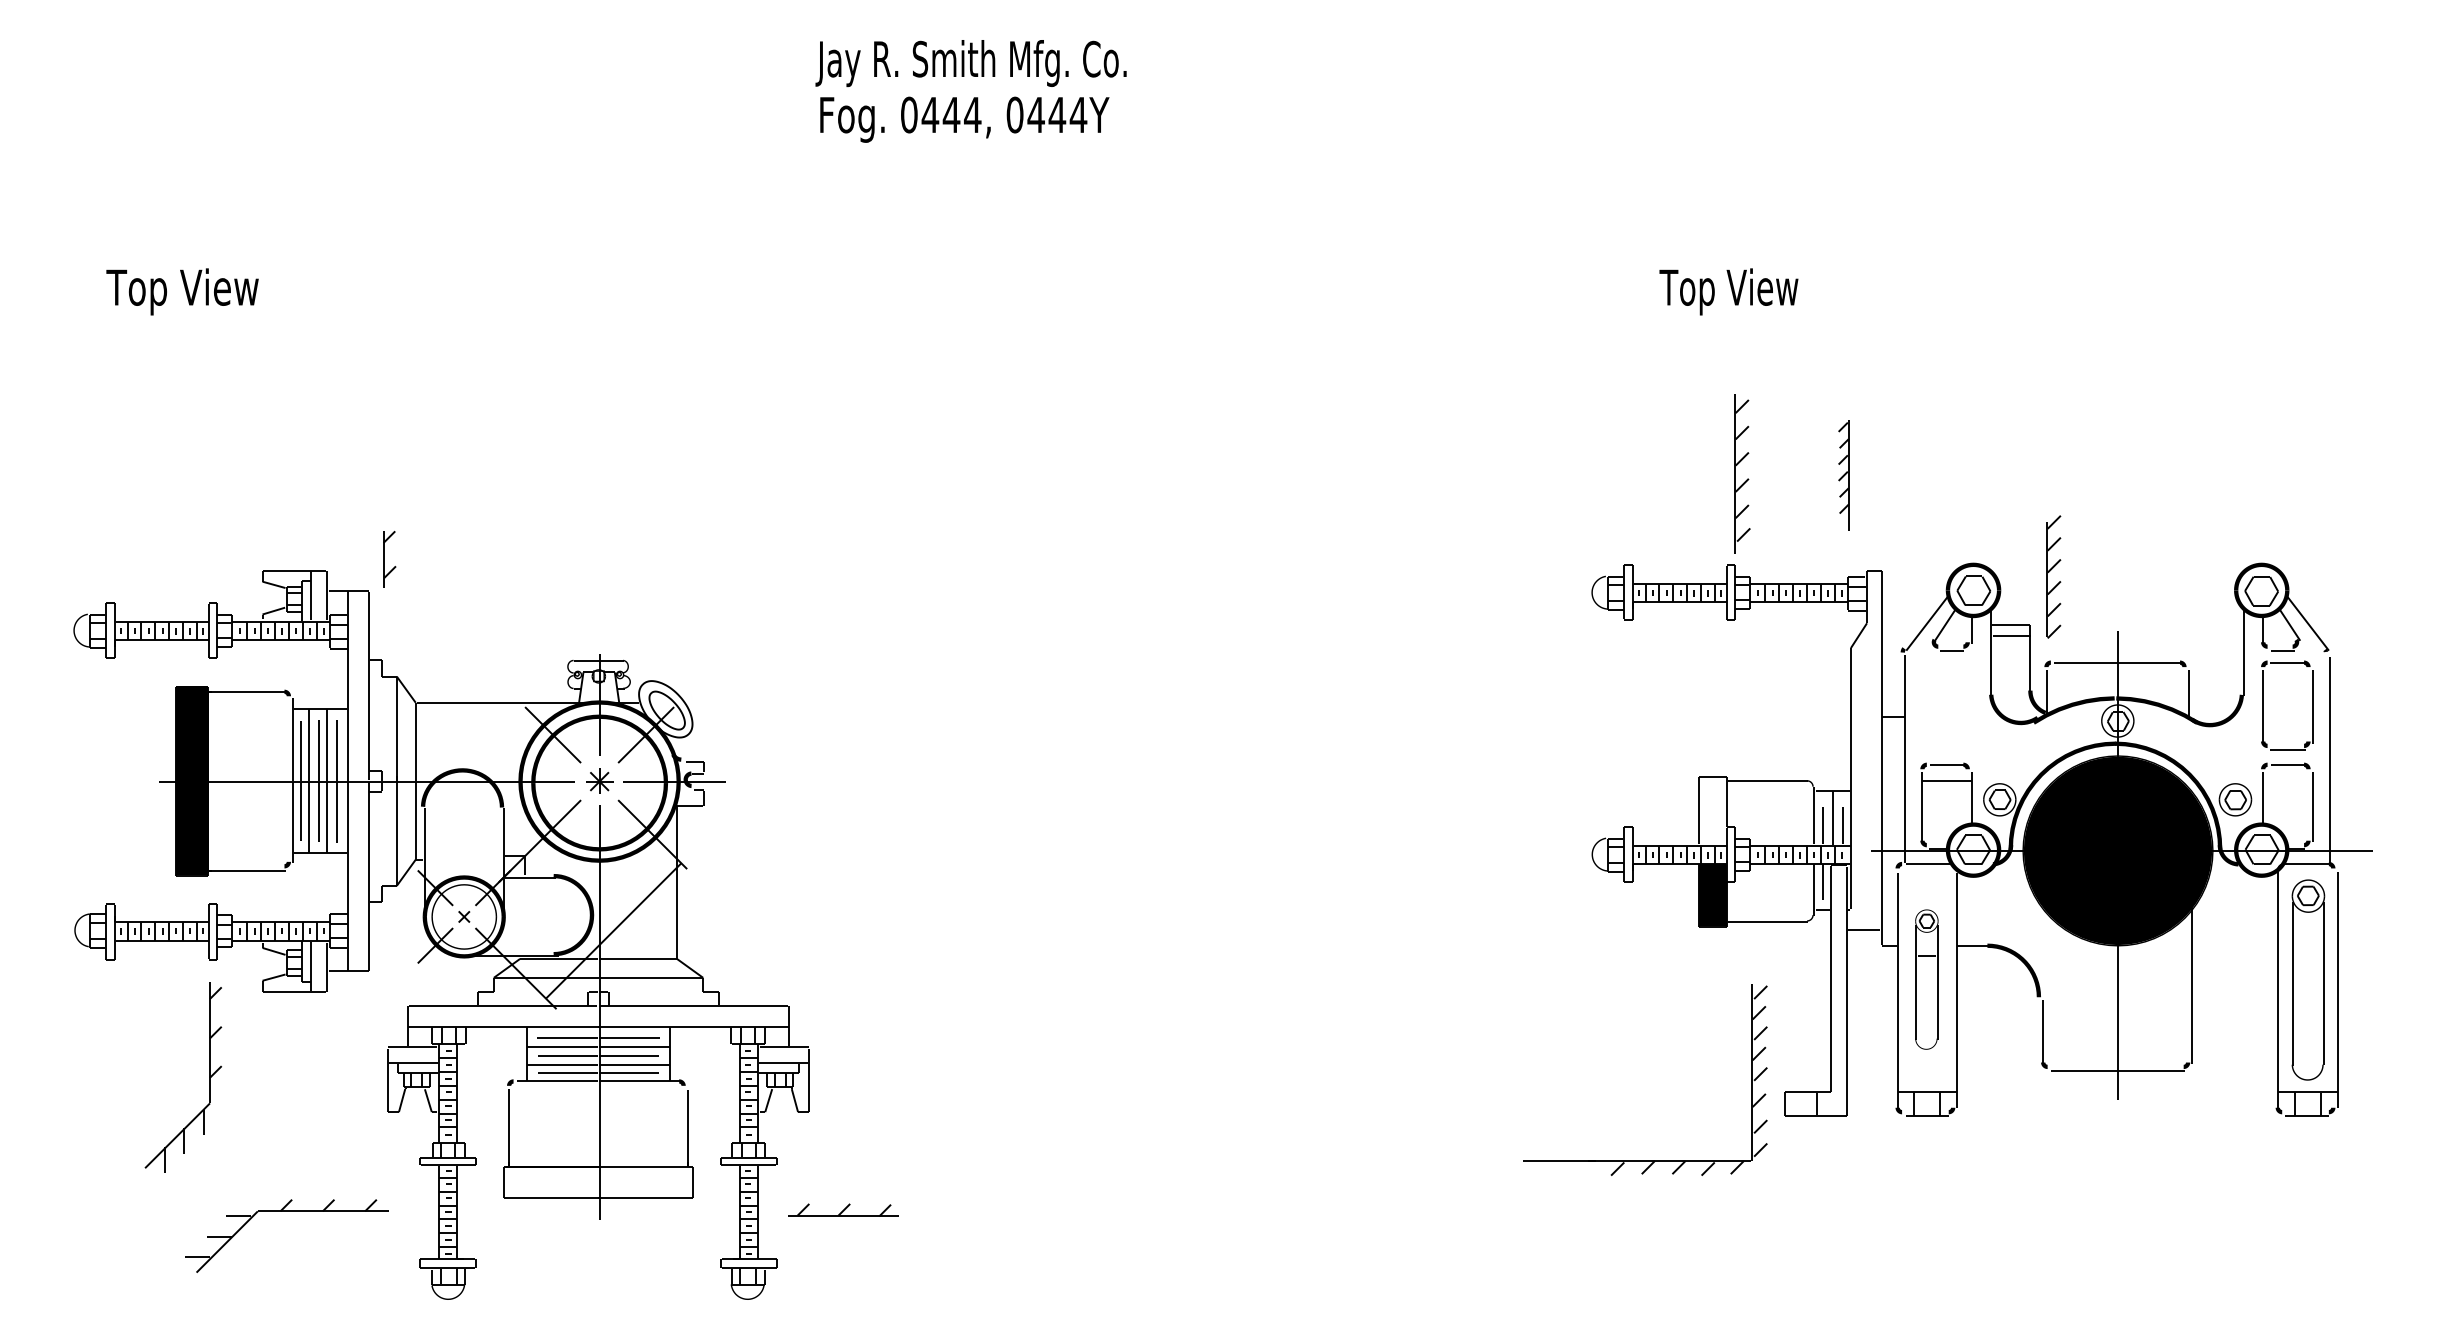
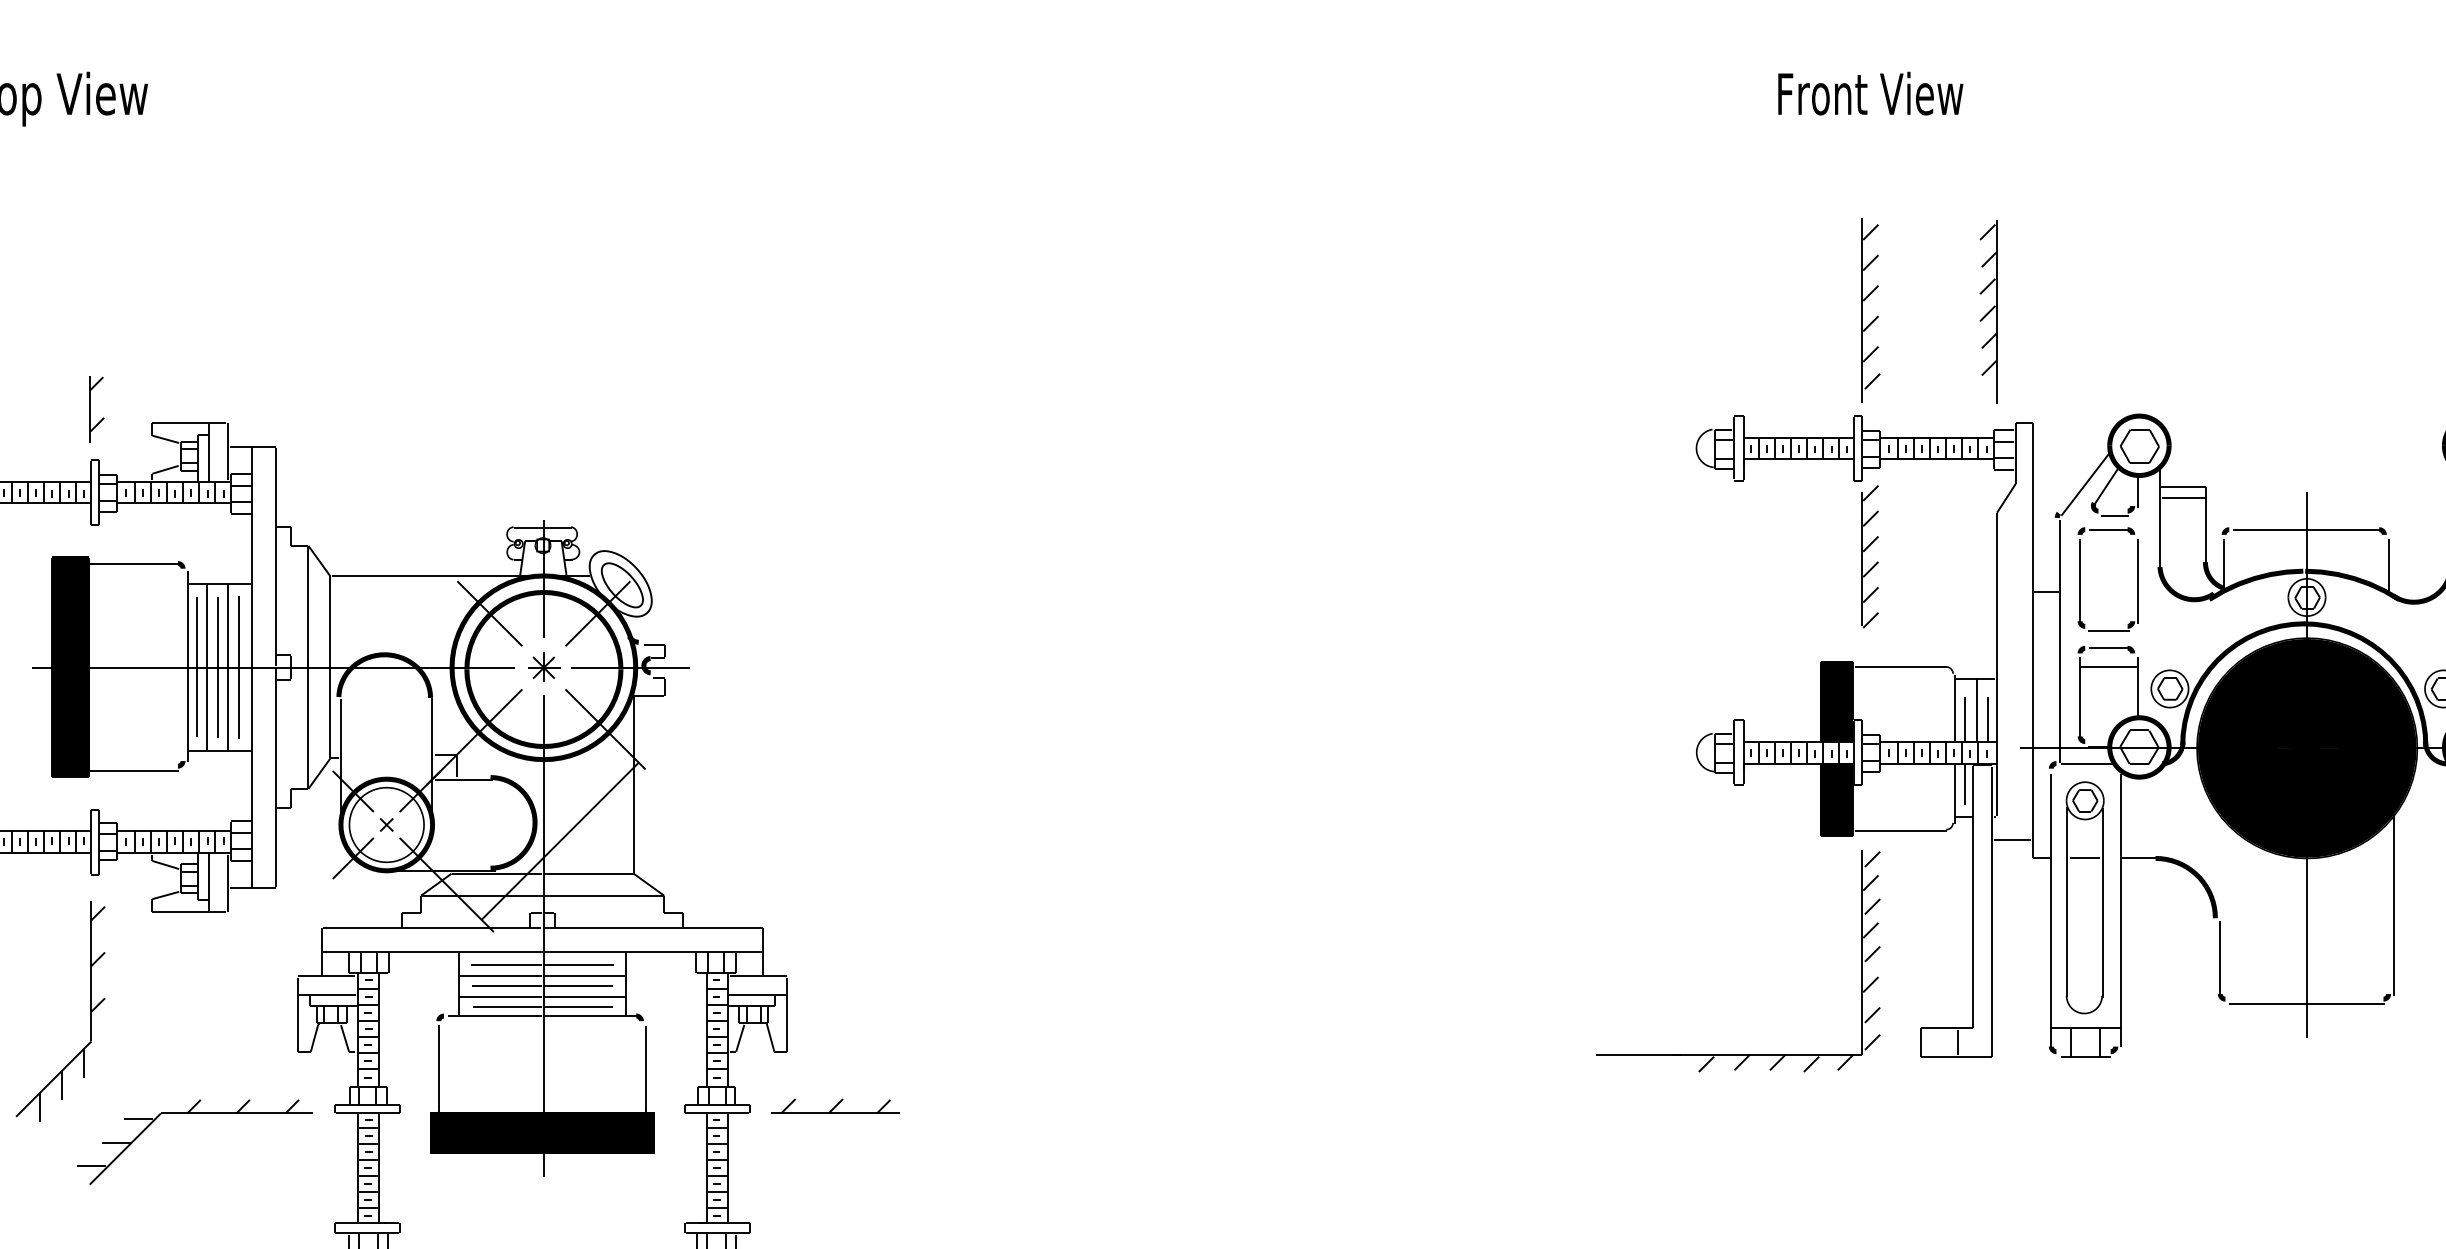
text: (1740, 291) -> (1868, 98), Top View -> Front View
part: (1843, 475) -> (1988, 312), size x1.43
part: (389, 559) -> (96, 409), moved
part: (2053, 576) -> (1869, 556), moved
part: (1922, 705) -> (2080, 579), added
fill: (1712, 810) -> (1836, 701), added
part: (1926, 979) -> (2084, 897), size x1.43
part: (1645, 1160) -> (1738, 1054), moved
fill: (598, 1182) -> (542, 1133), added
part: (843, 1209) -> (835, 1105), moved
part: (286, 1211) -> (194, 1113), moved

